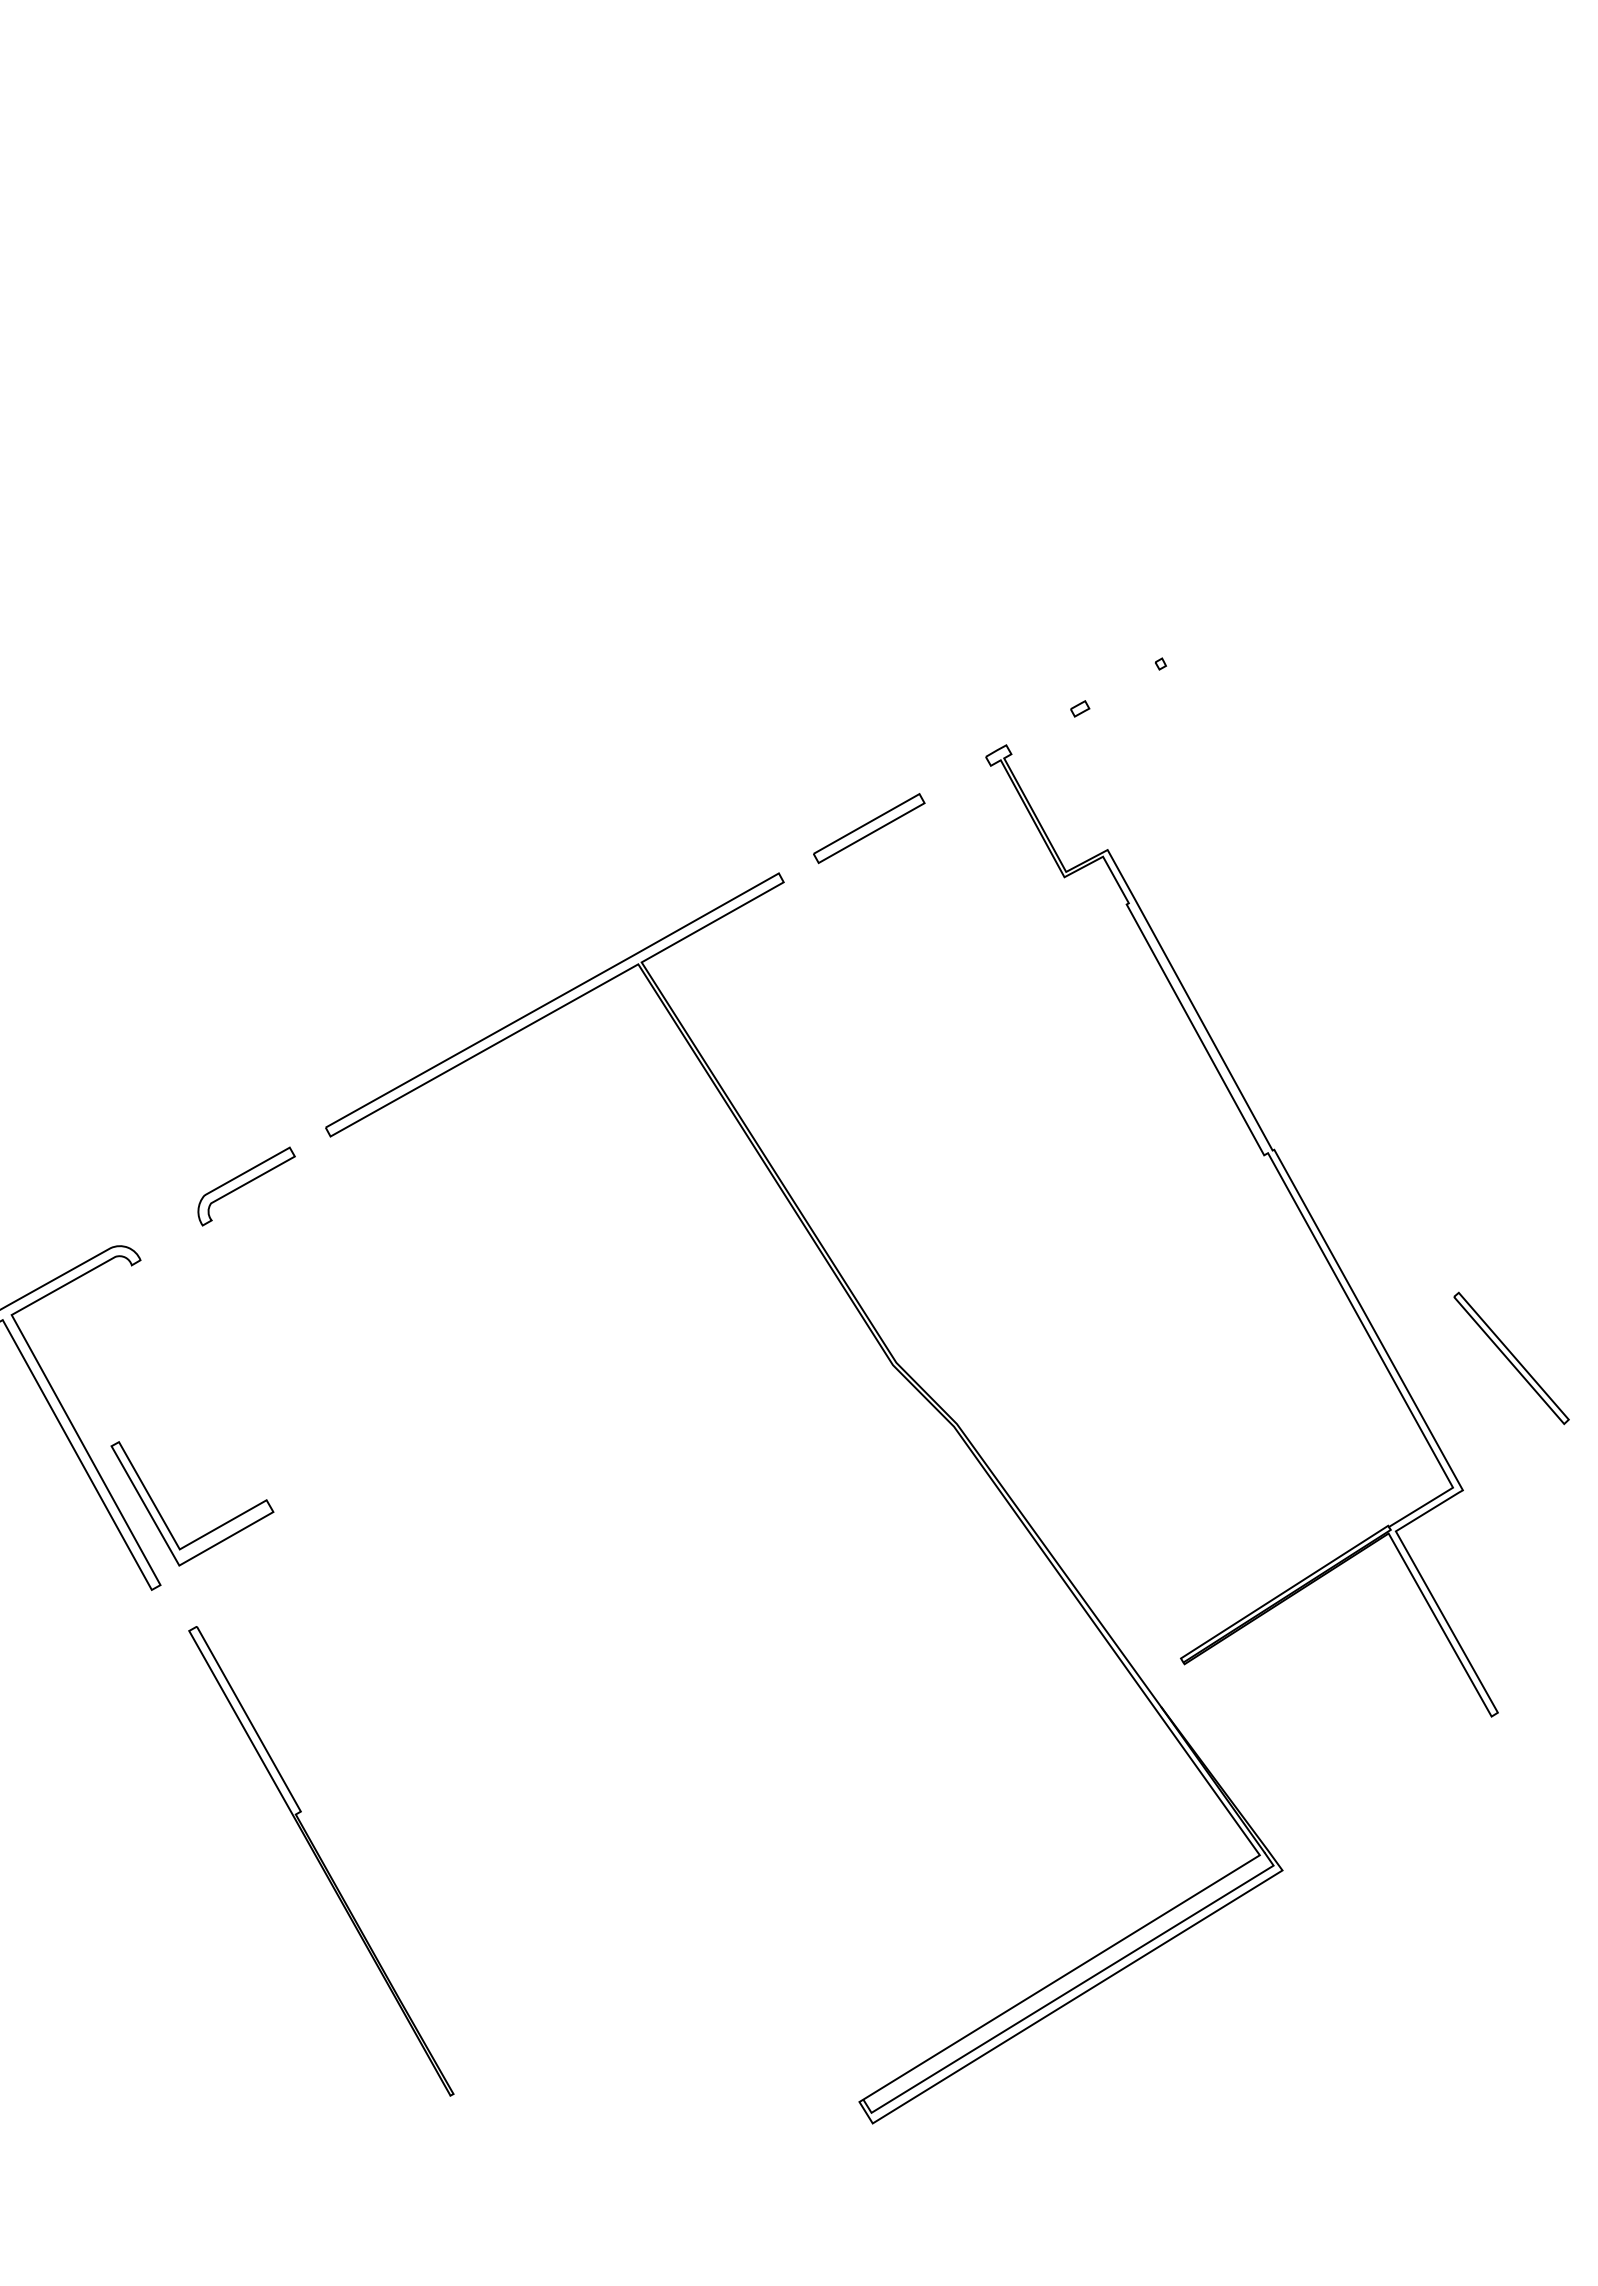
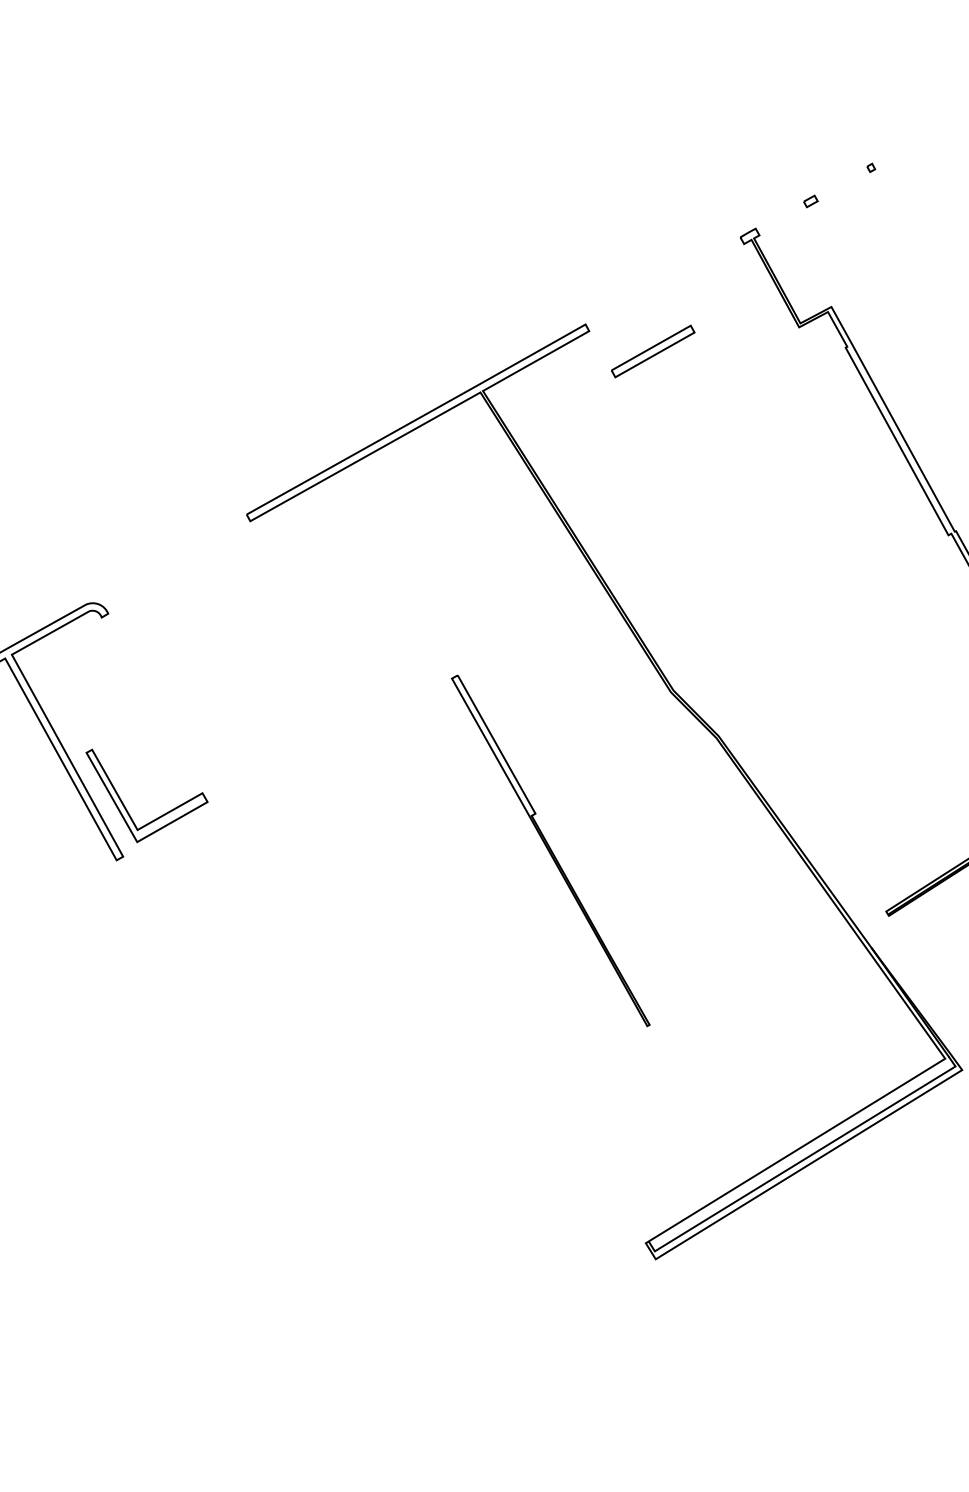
part: (869, 828) -> (653, 351), moved
part: (246, 1186) -> (187, 558), removed
part: (321, 1861) -> (550, 851), moved

